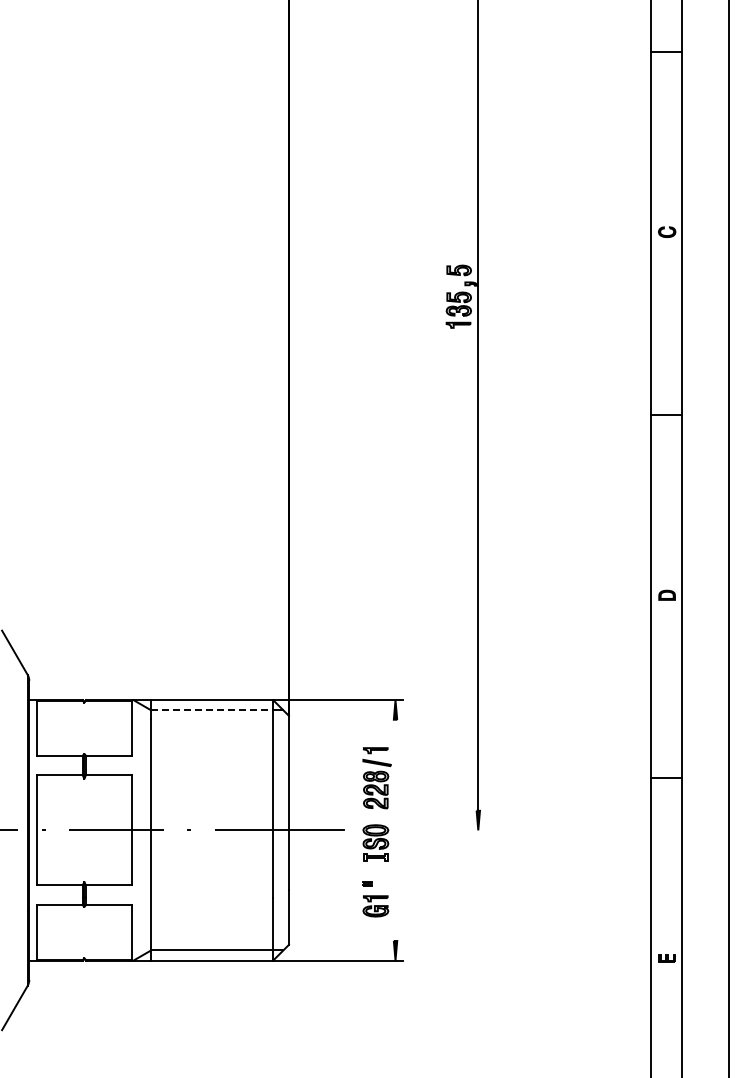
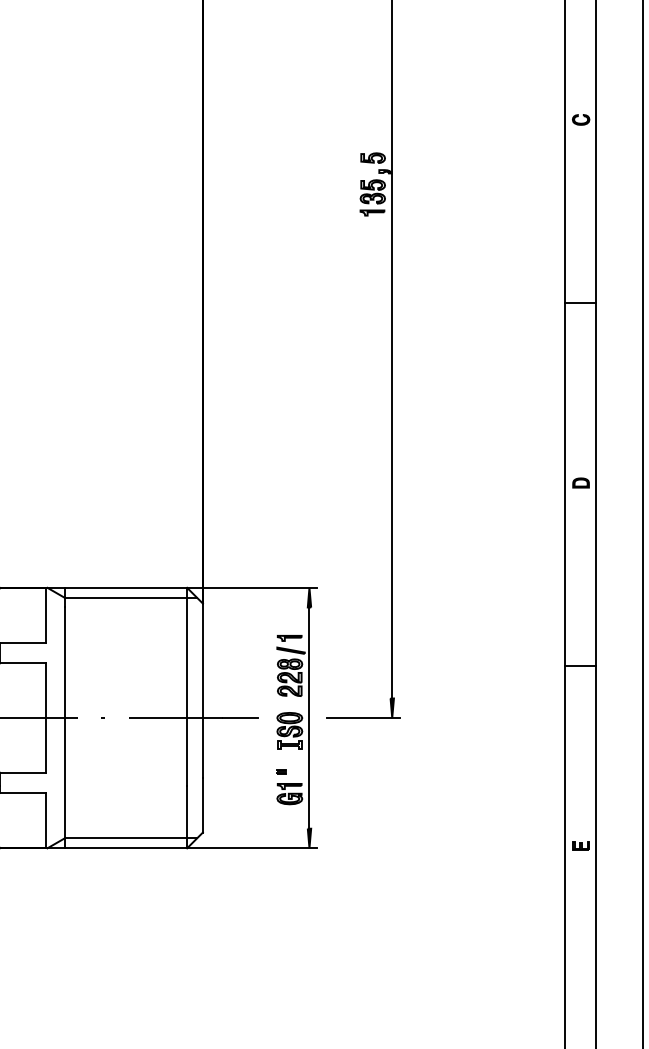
line: (212, 710) -> (126, 598), dashed -> solid
line: (395, 830) -> (309, 718), added
line: (449, 830) -> (363, 718), added

